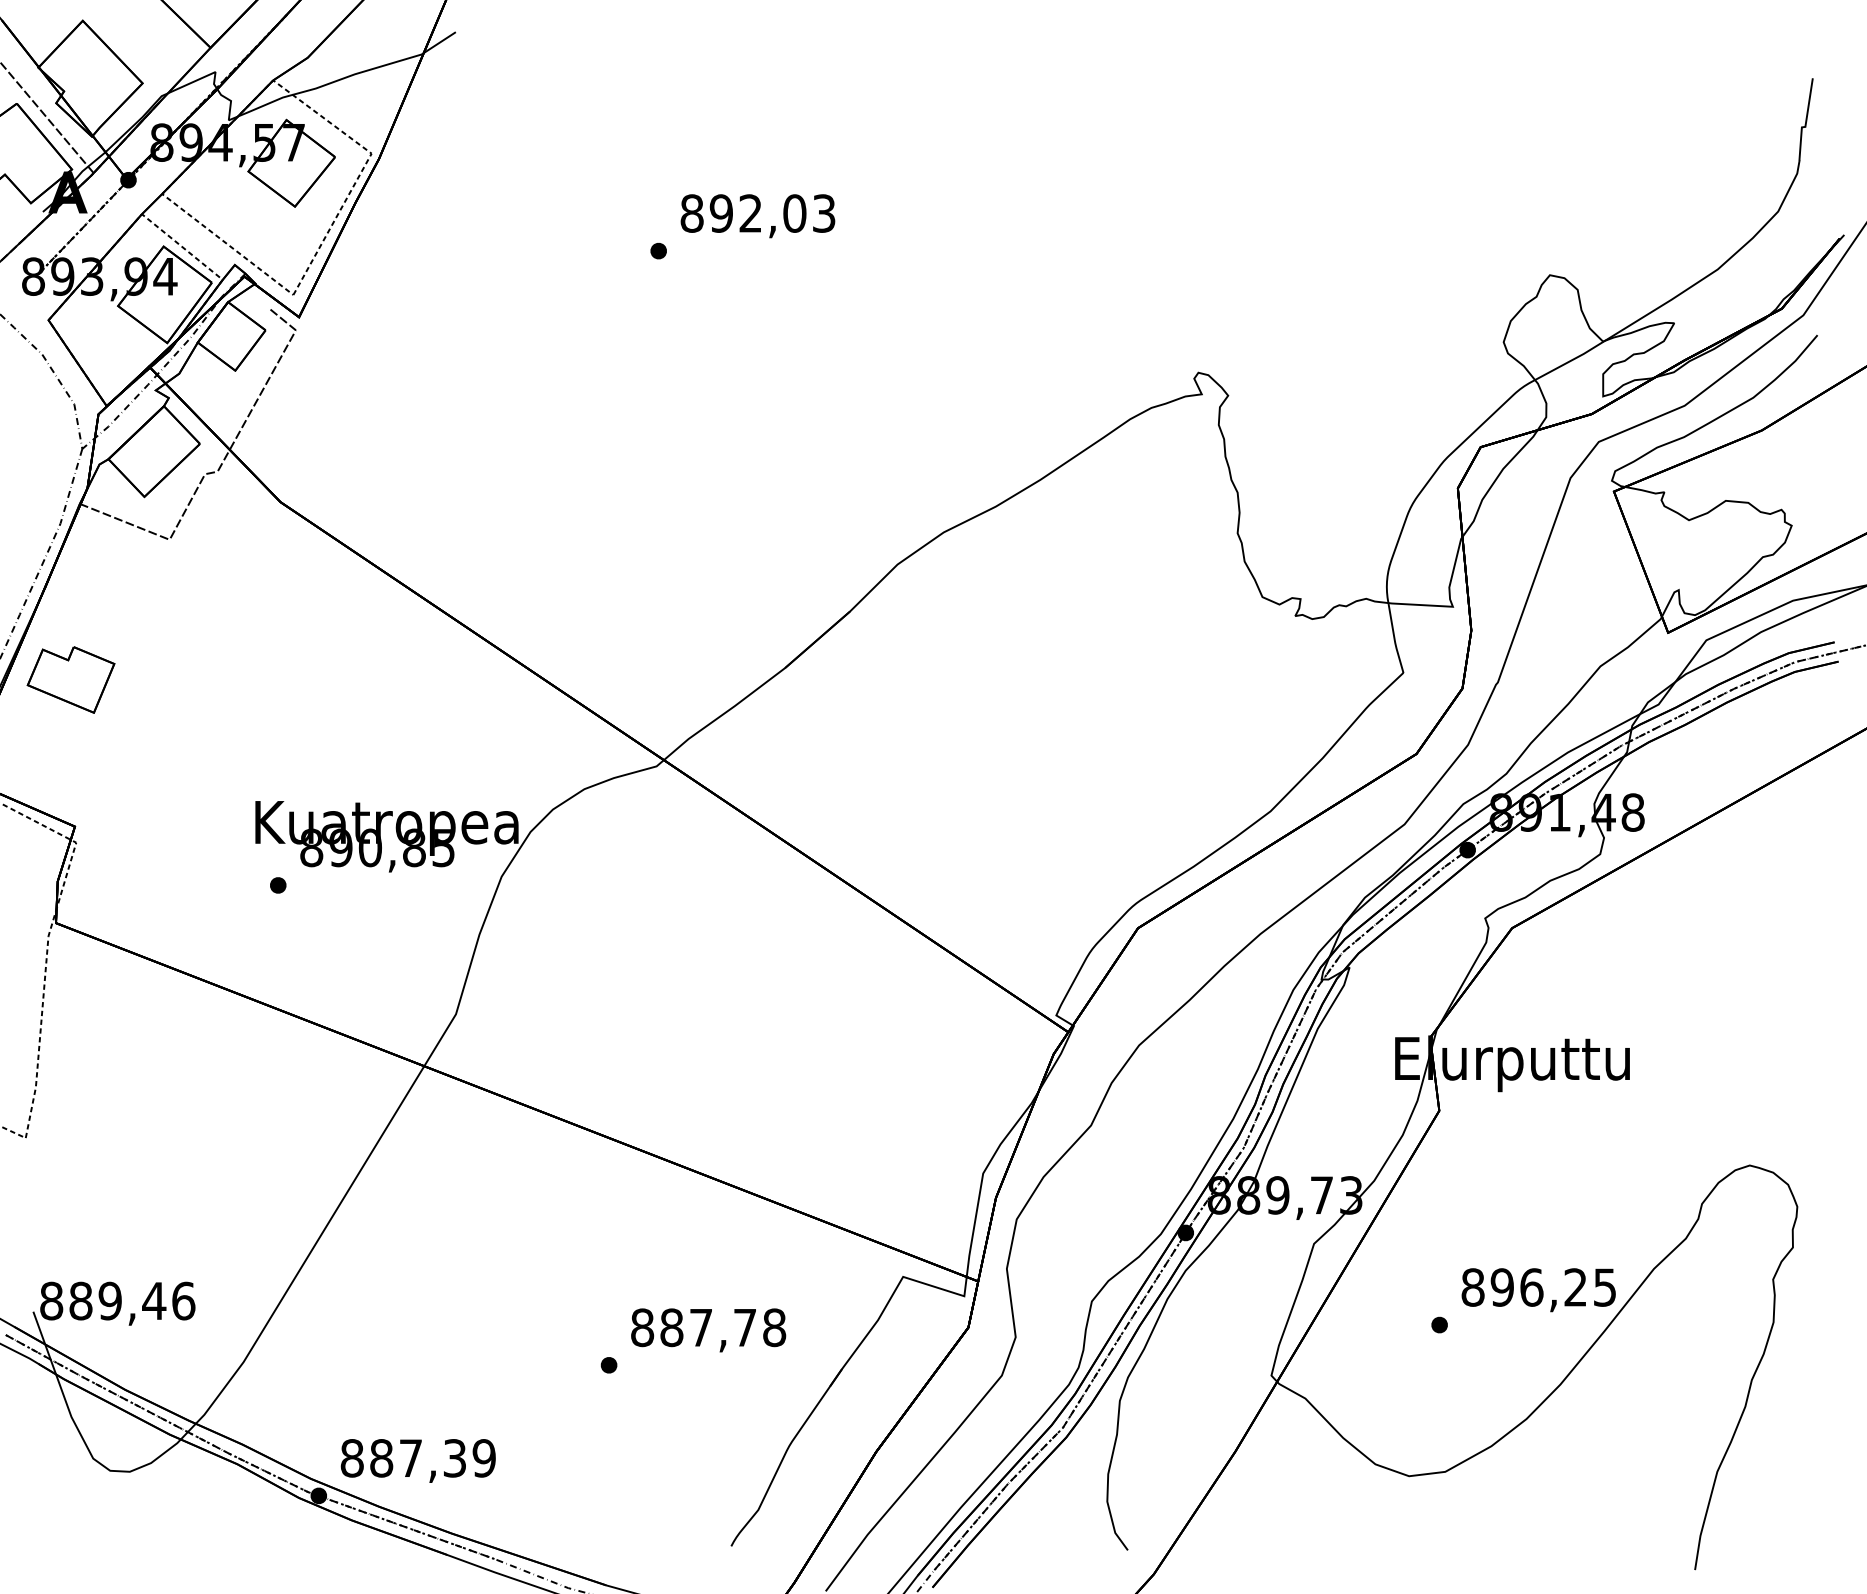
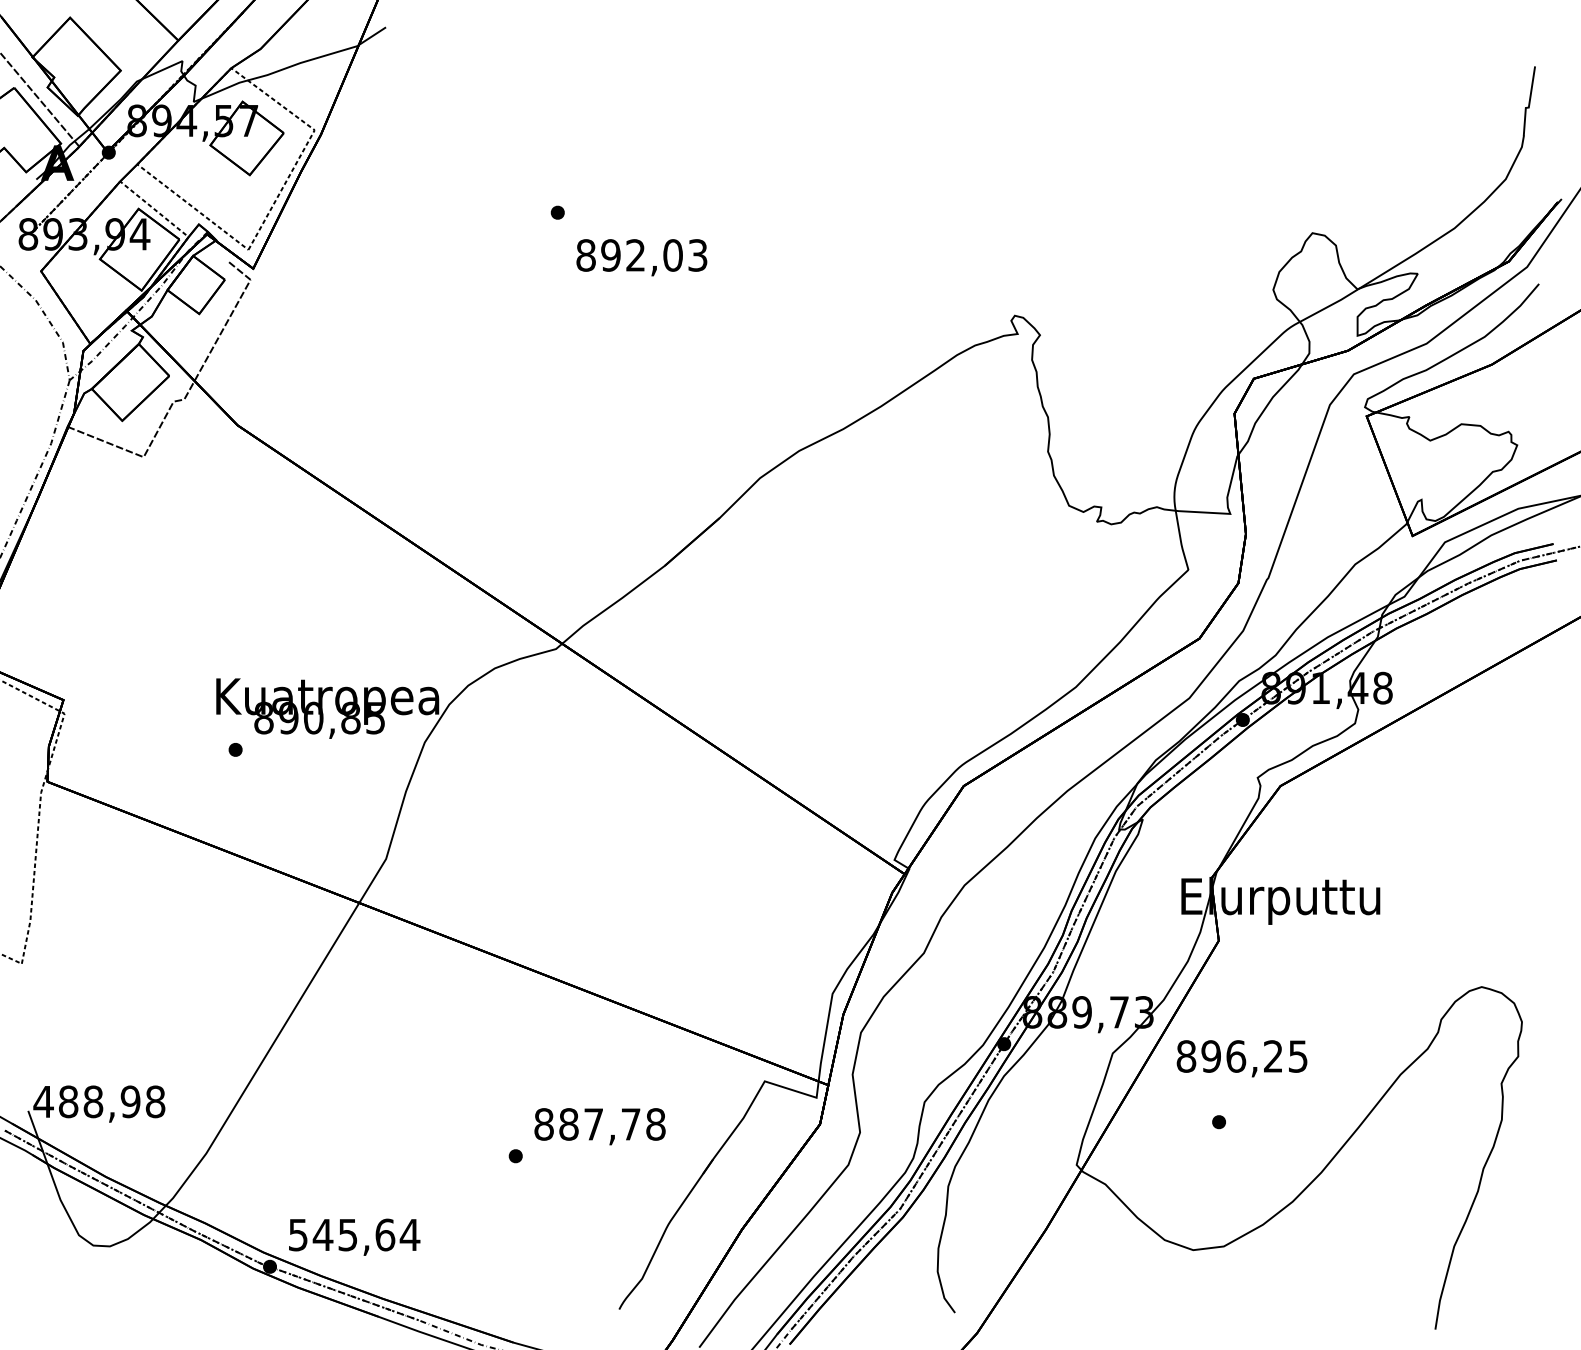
text: (757, 216) -> (641, 257), moved
part: (70, 679) -> (59, 575), removed
text: (1538, 1290) -> (1241, 1059), moved
text: (117, 1300) -> (99, 1101), 889,46 -> 488,98
text: (418, 1458) -> (354, 1235), 887,39 -> 545,64

